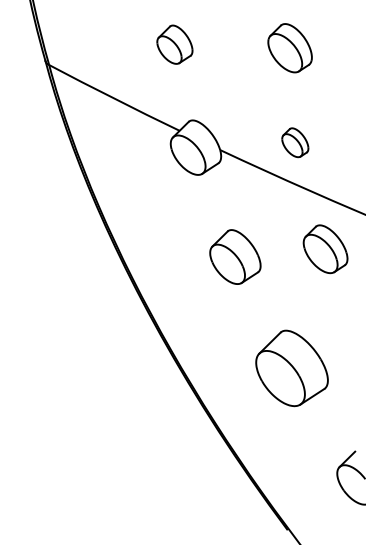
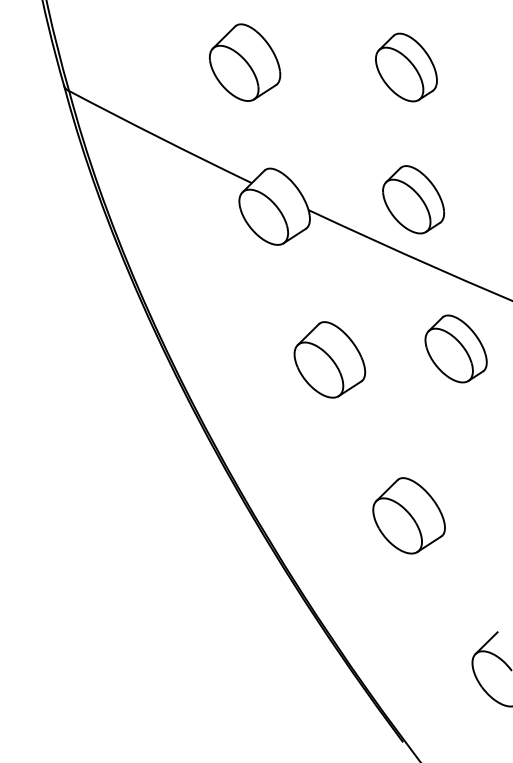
part: (175, 44) -> (245, 62), size x1.43
part: (295, 142) -> (413, 199), size x1.67
part: (291, 368) -> (408, 515), size x0.71

